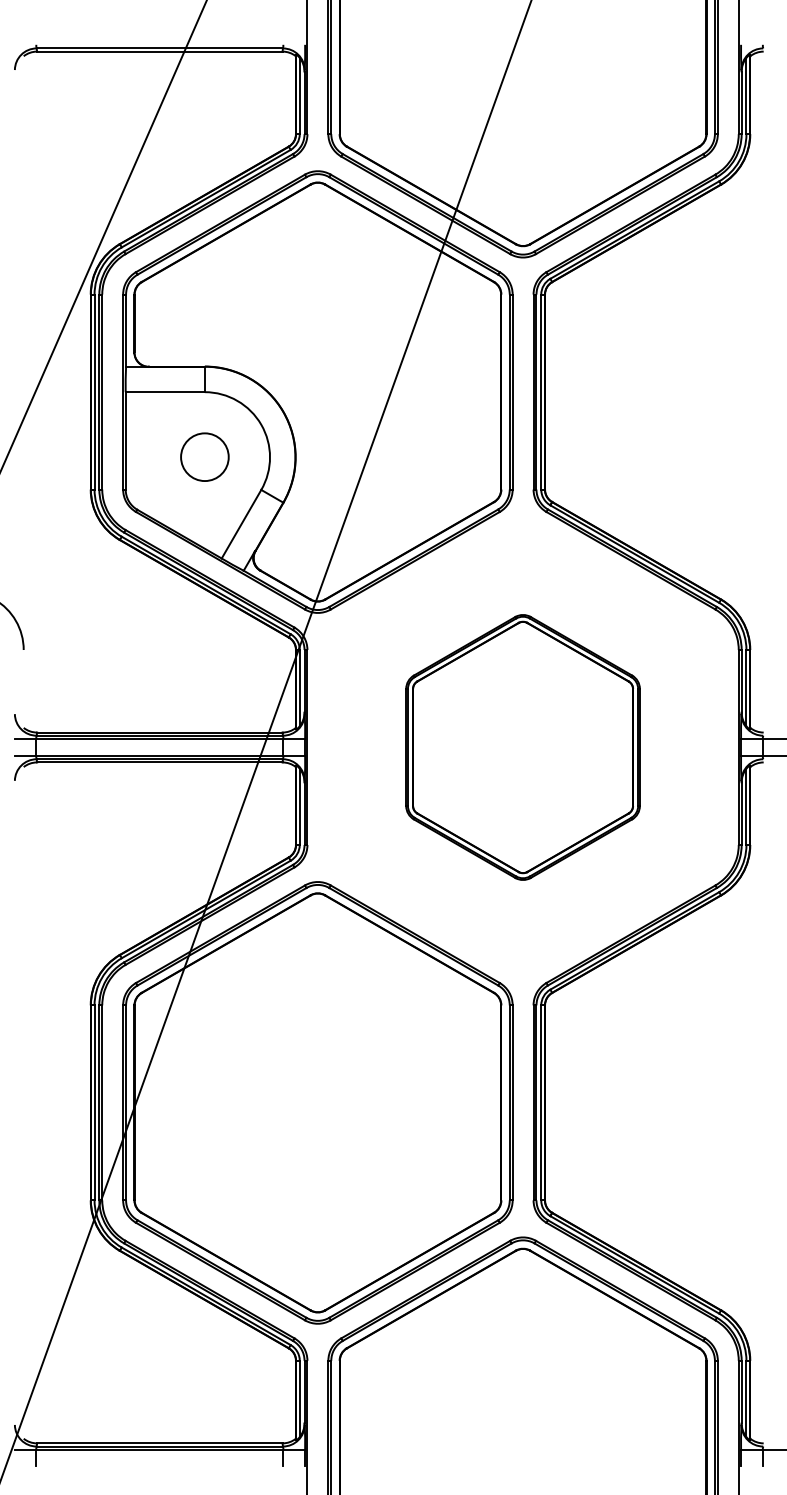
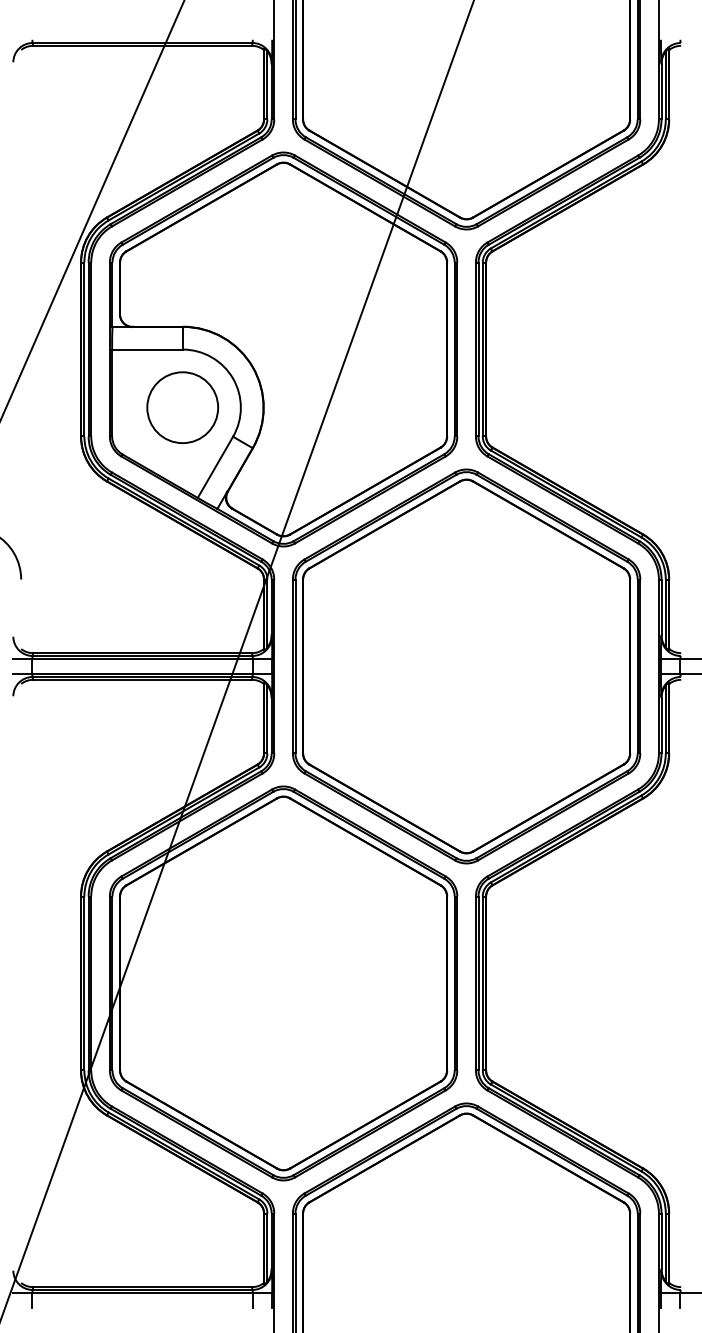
circle: (204, 456) -> (182, 406), size x1.67
part: (522, 747) -> (466, 666), size x1.67

